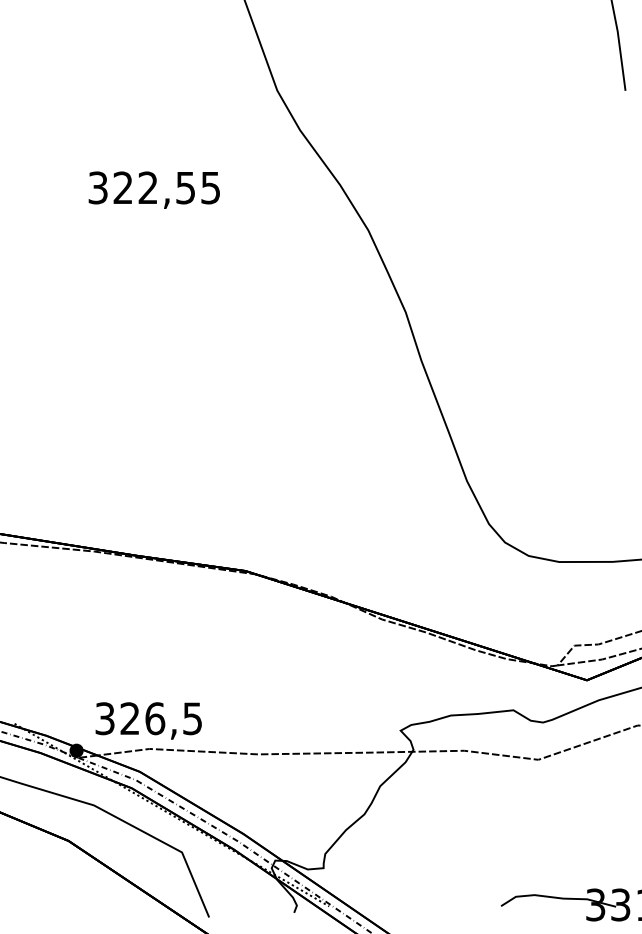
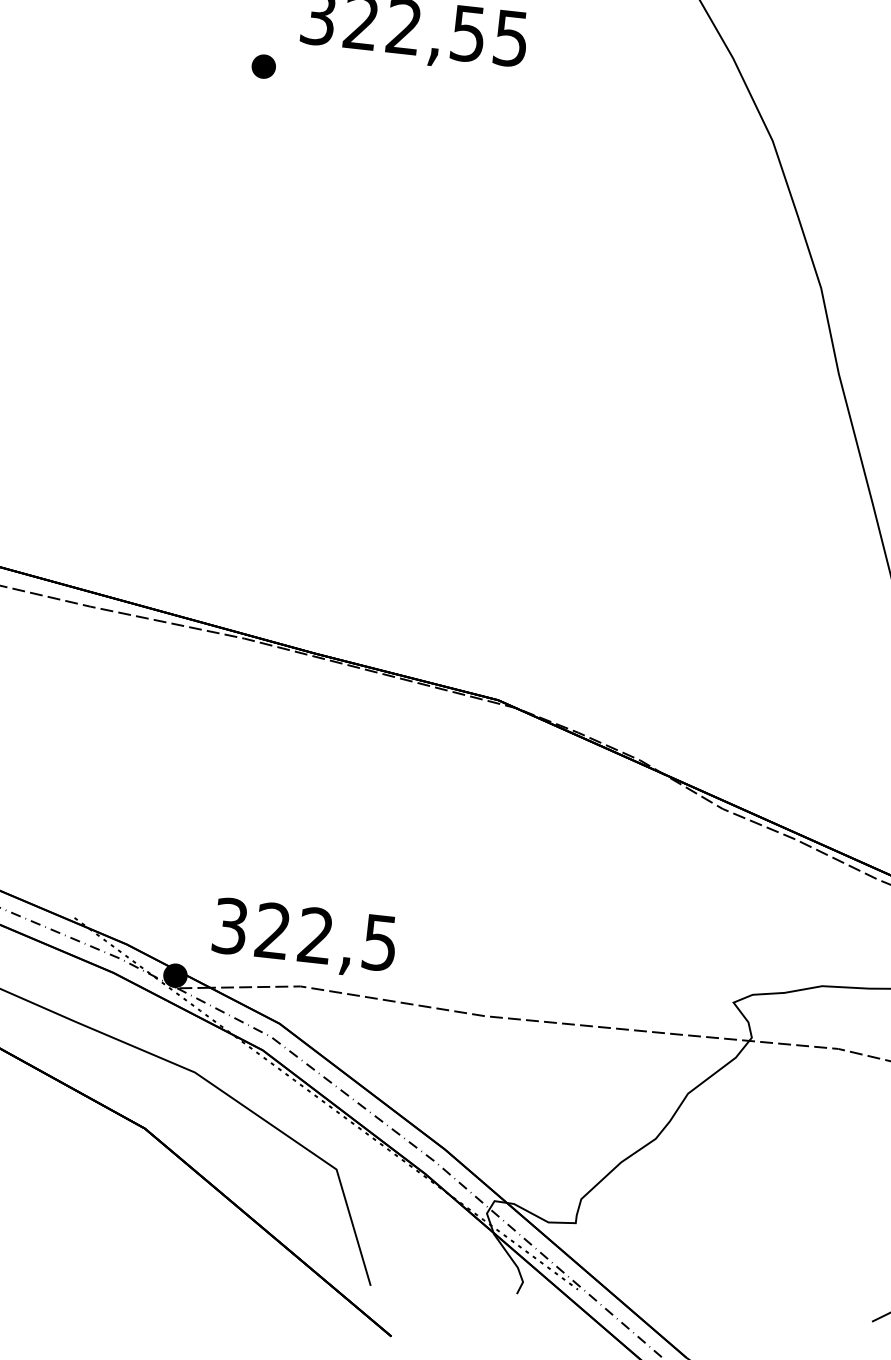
part: (69, 219) -> (263, 65), added
text: (155, 718) -> (316, 935), 326,5 -> 322,5

